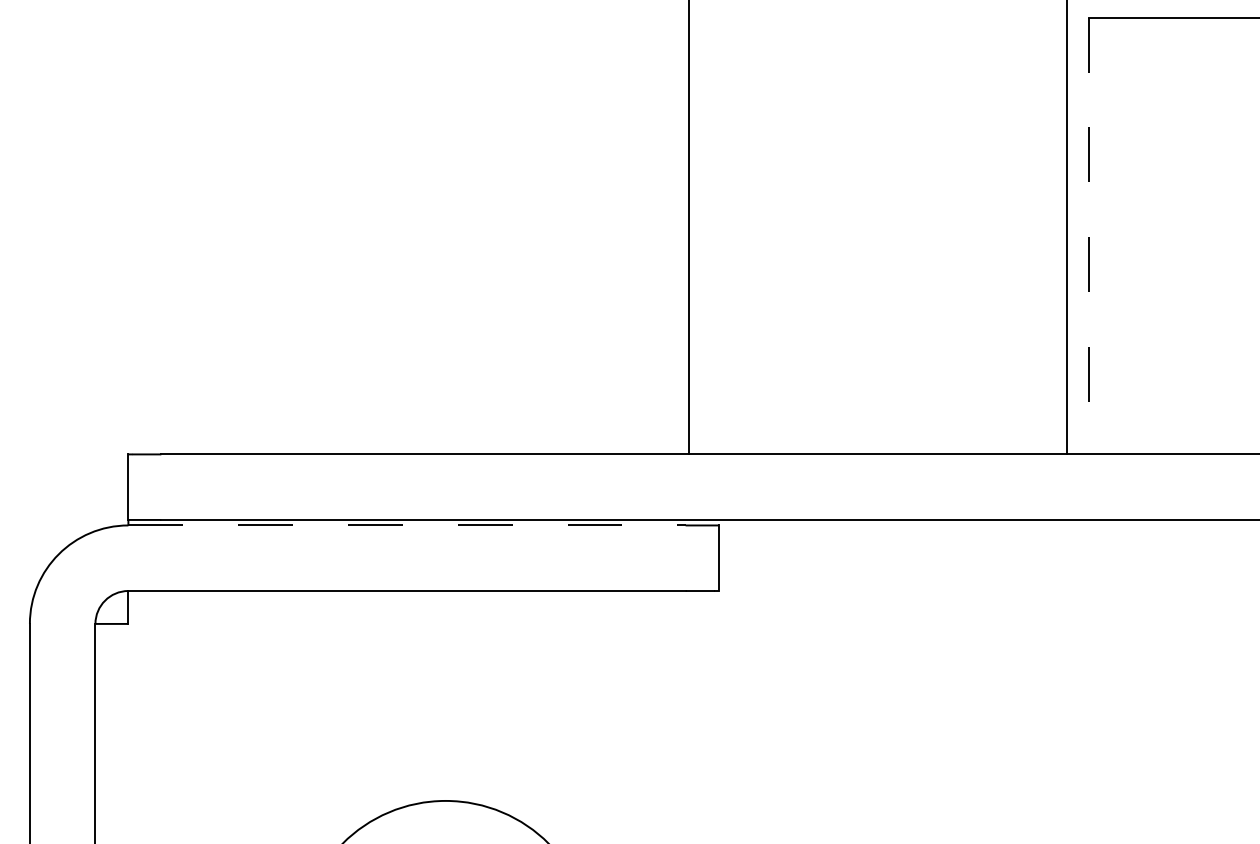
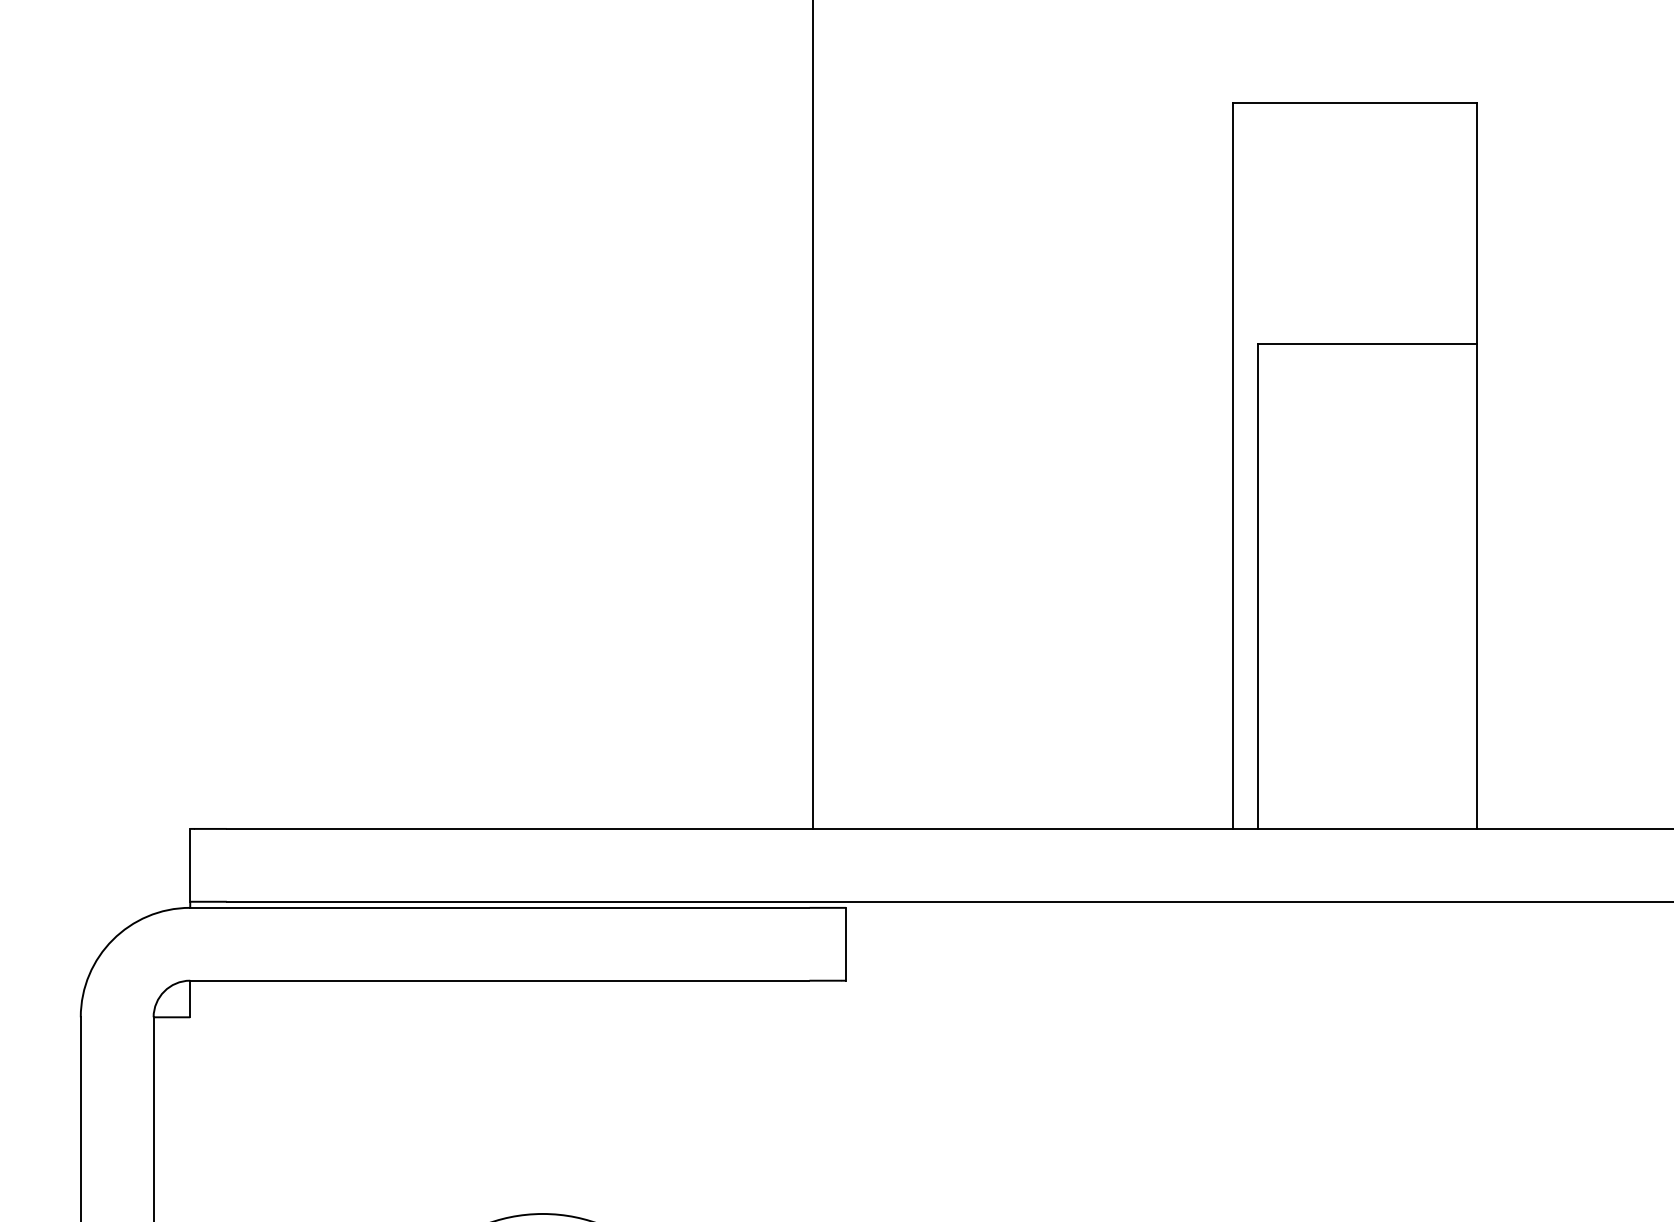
line: (1088, 236) -> (1257, 586), dashed -> solid
line: (406, 525) -> (499, 907), dashed -> solid

